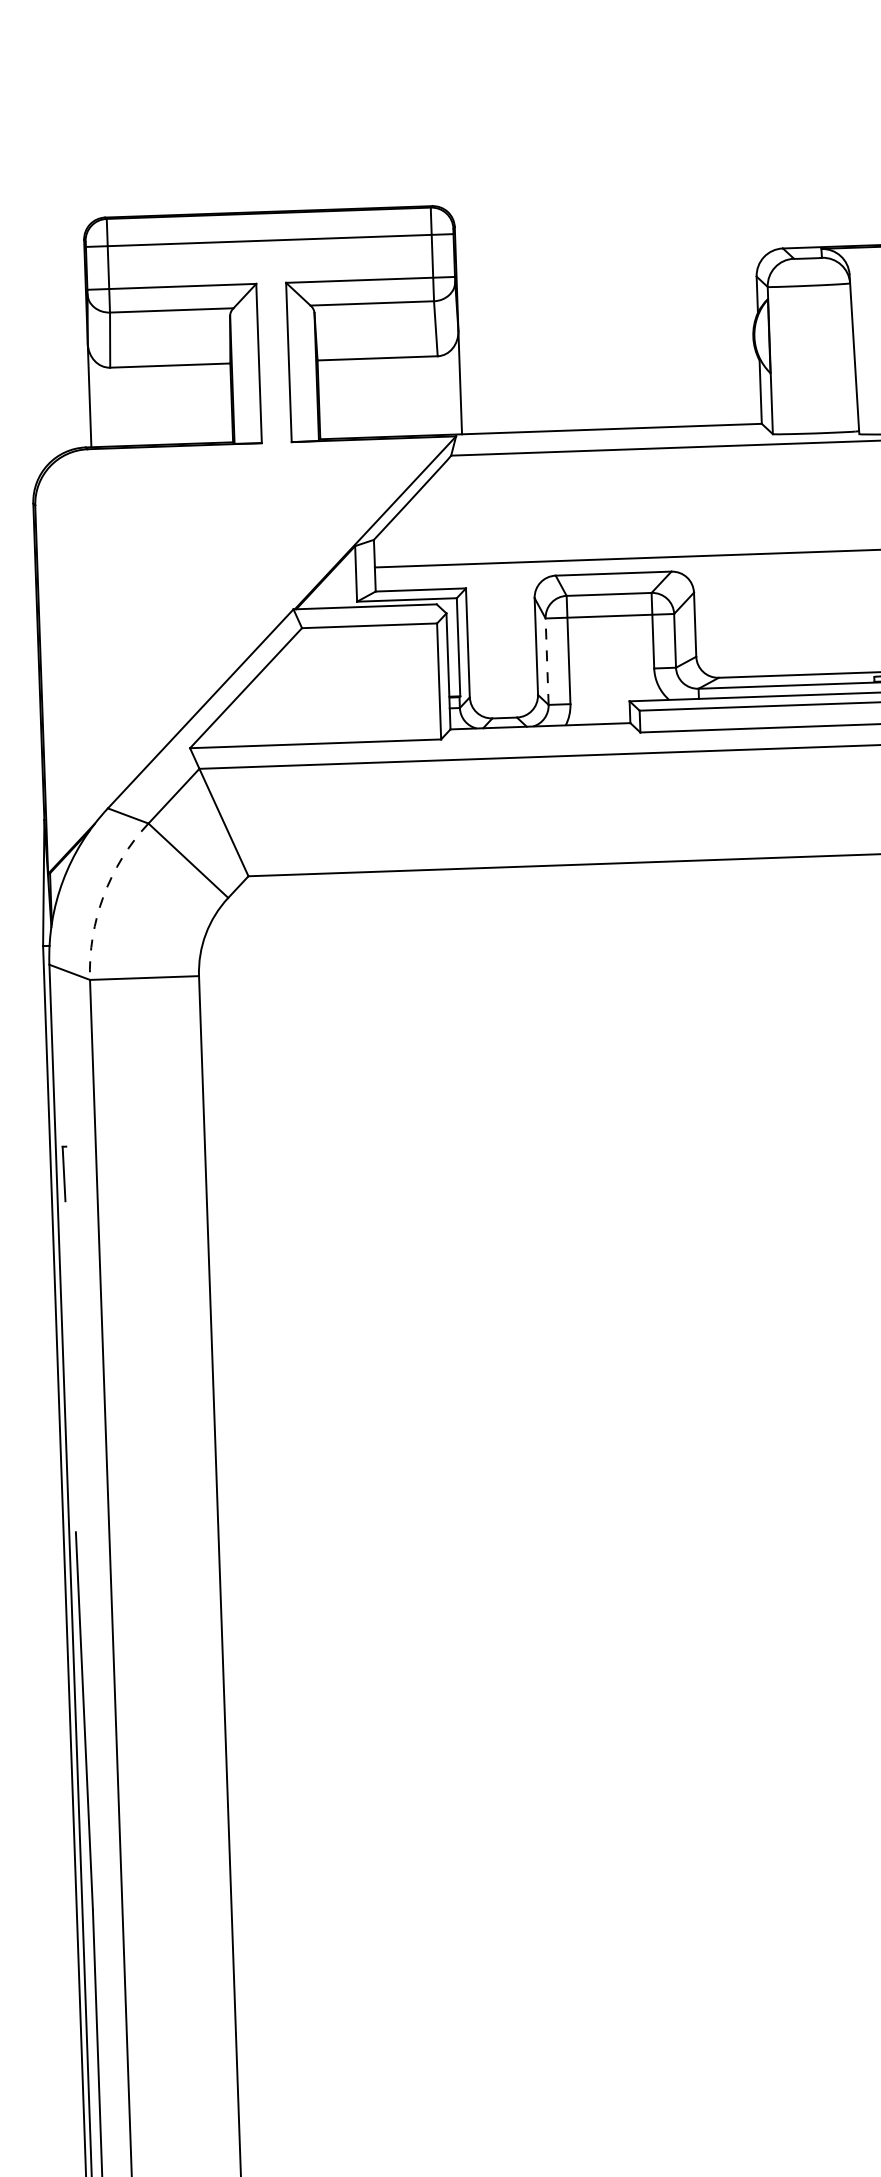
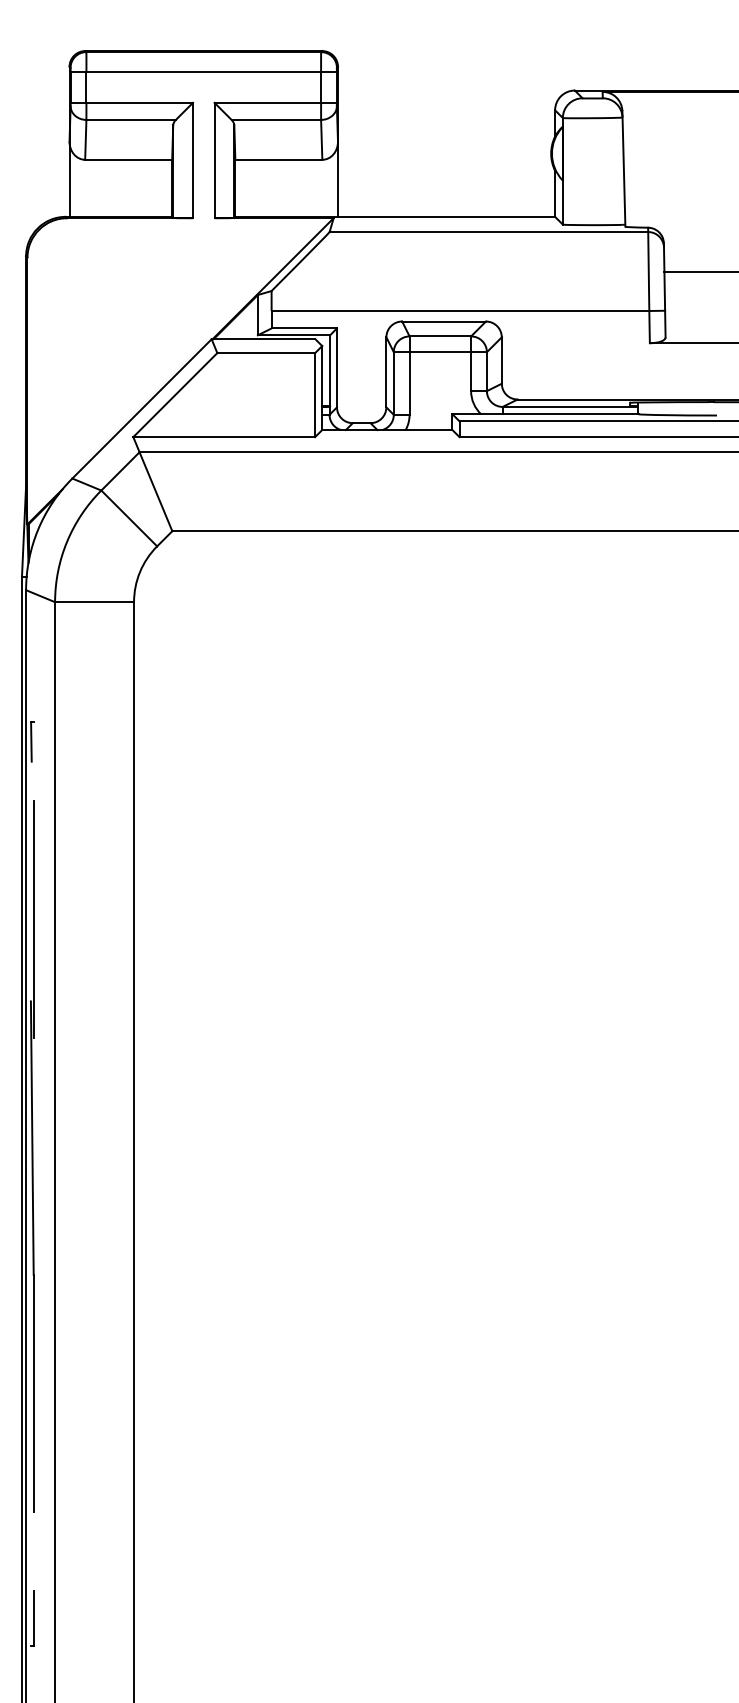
line: (546, 661) -> (393, 383), dashed -> solid
arc: (104, 895) -> (67, 541), dashed -> solid
line: (75, 1419) -> (33, 919), added

